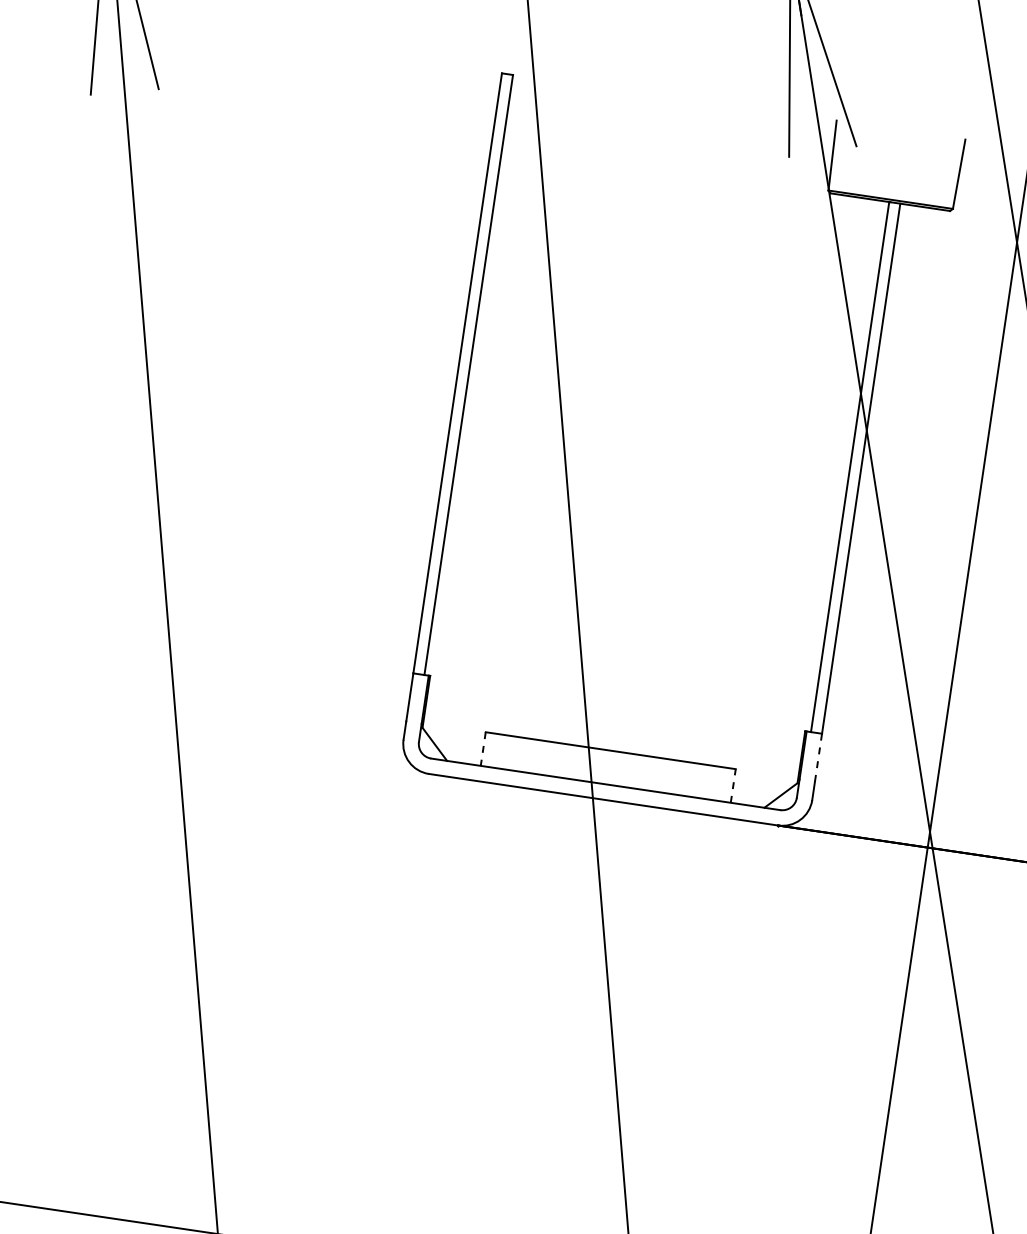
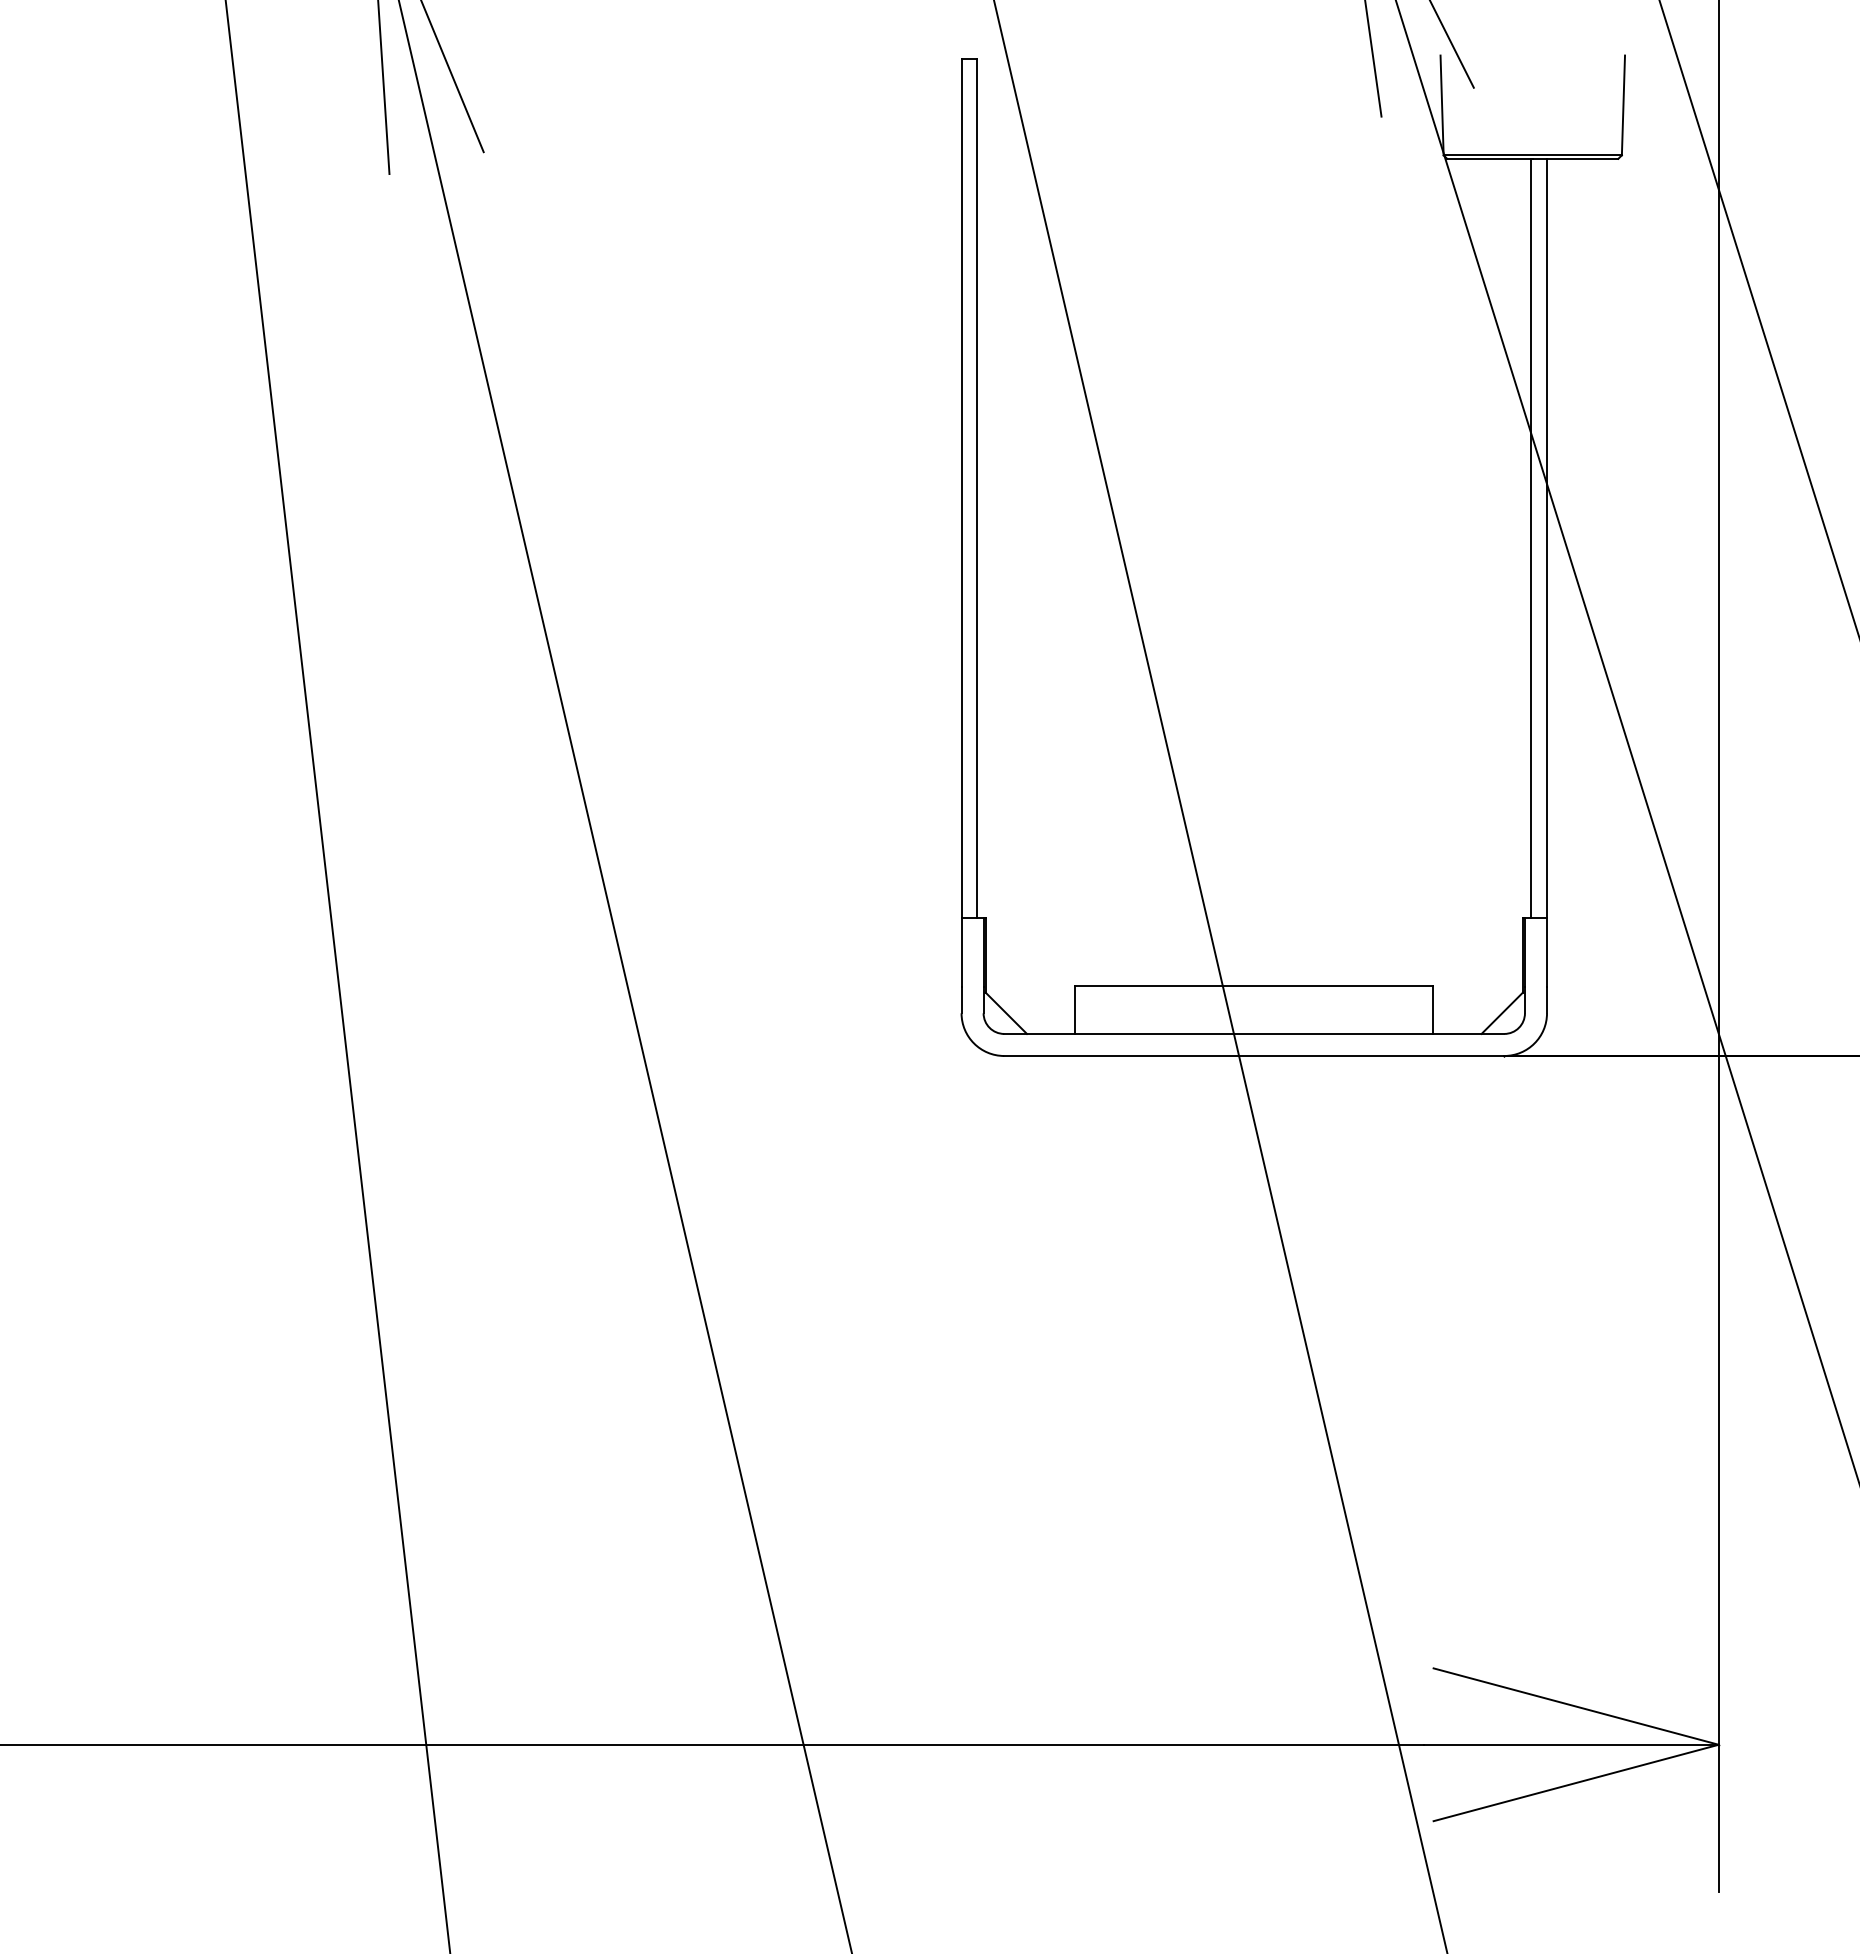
line: (483, 749) -> (1075, 1010), dashed -> solid
line: (818, 757) -> (1547, 952), dashed -> solid
line: (733, 785) -> (1433, 1009), dashed -> solid

